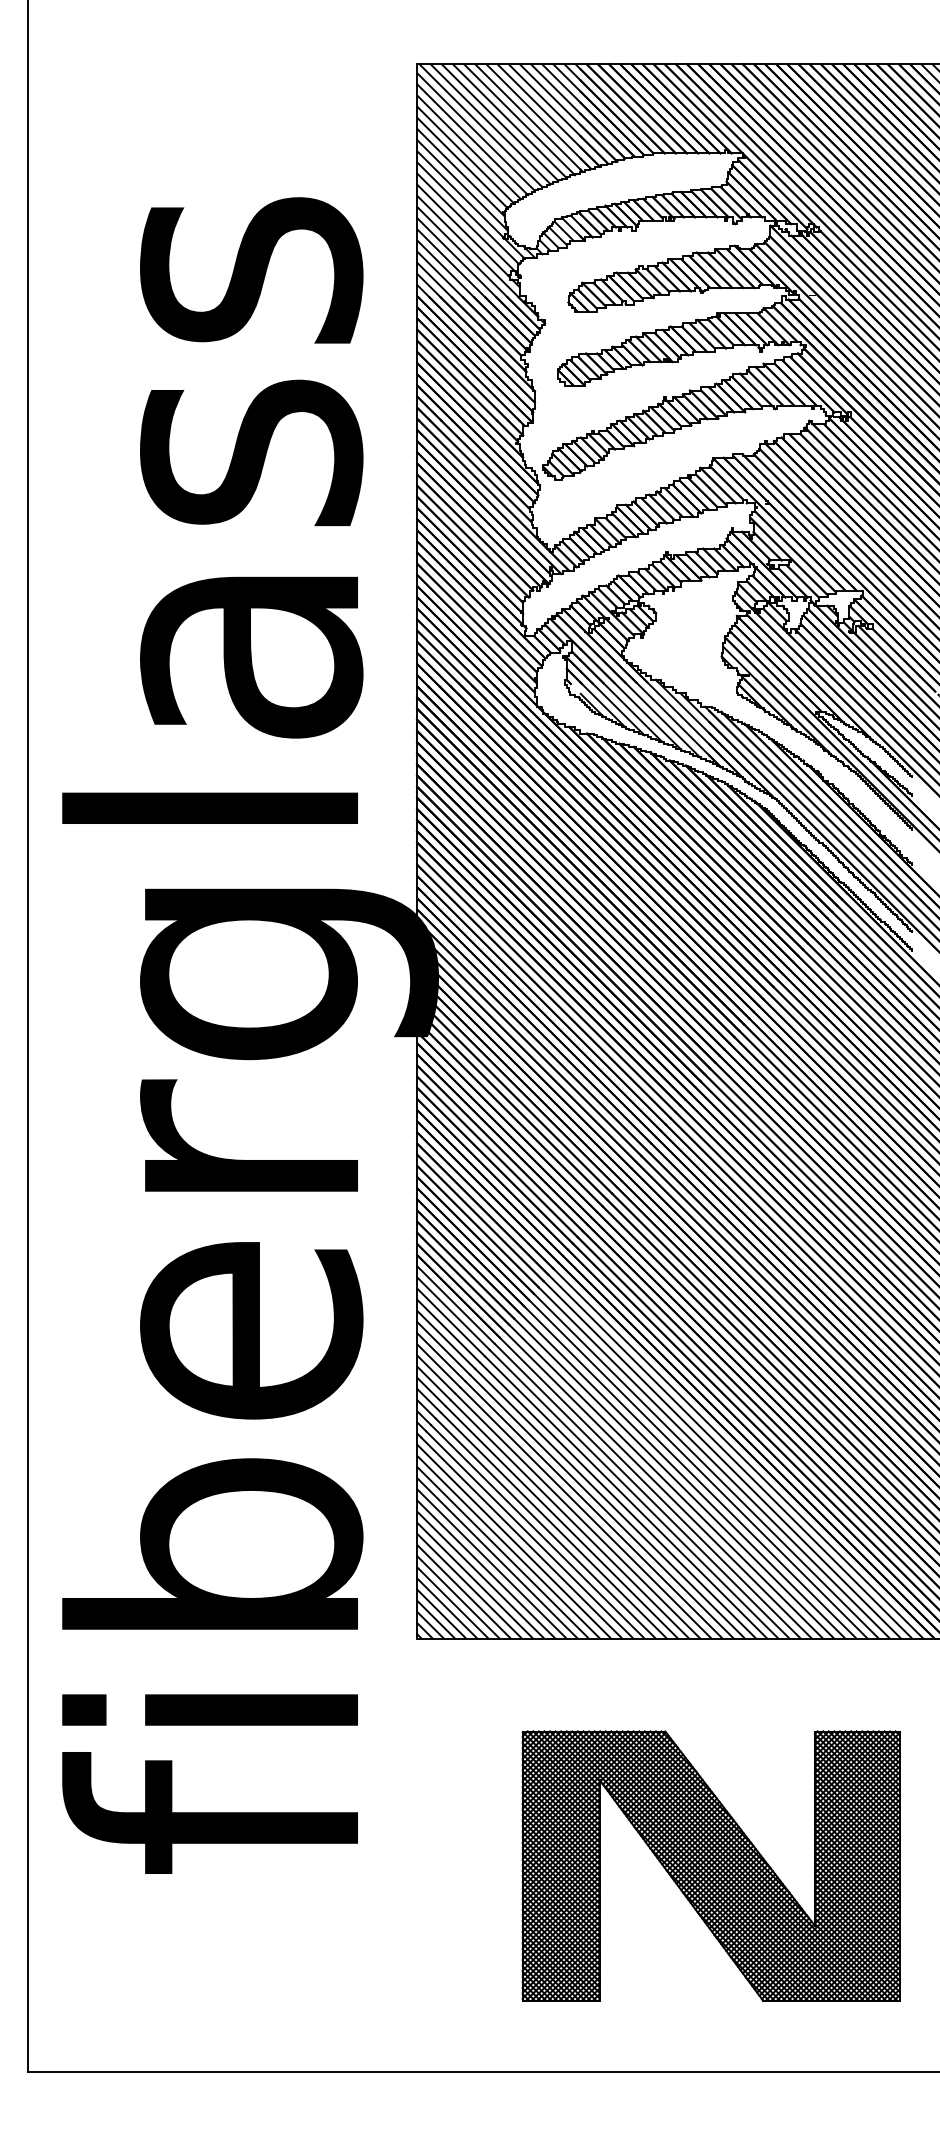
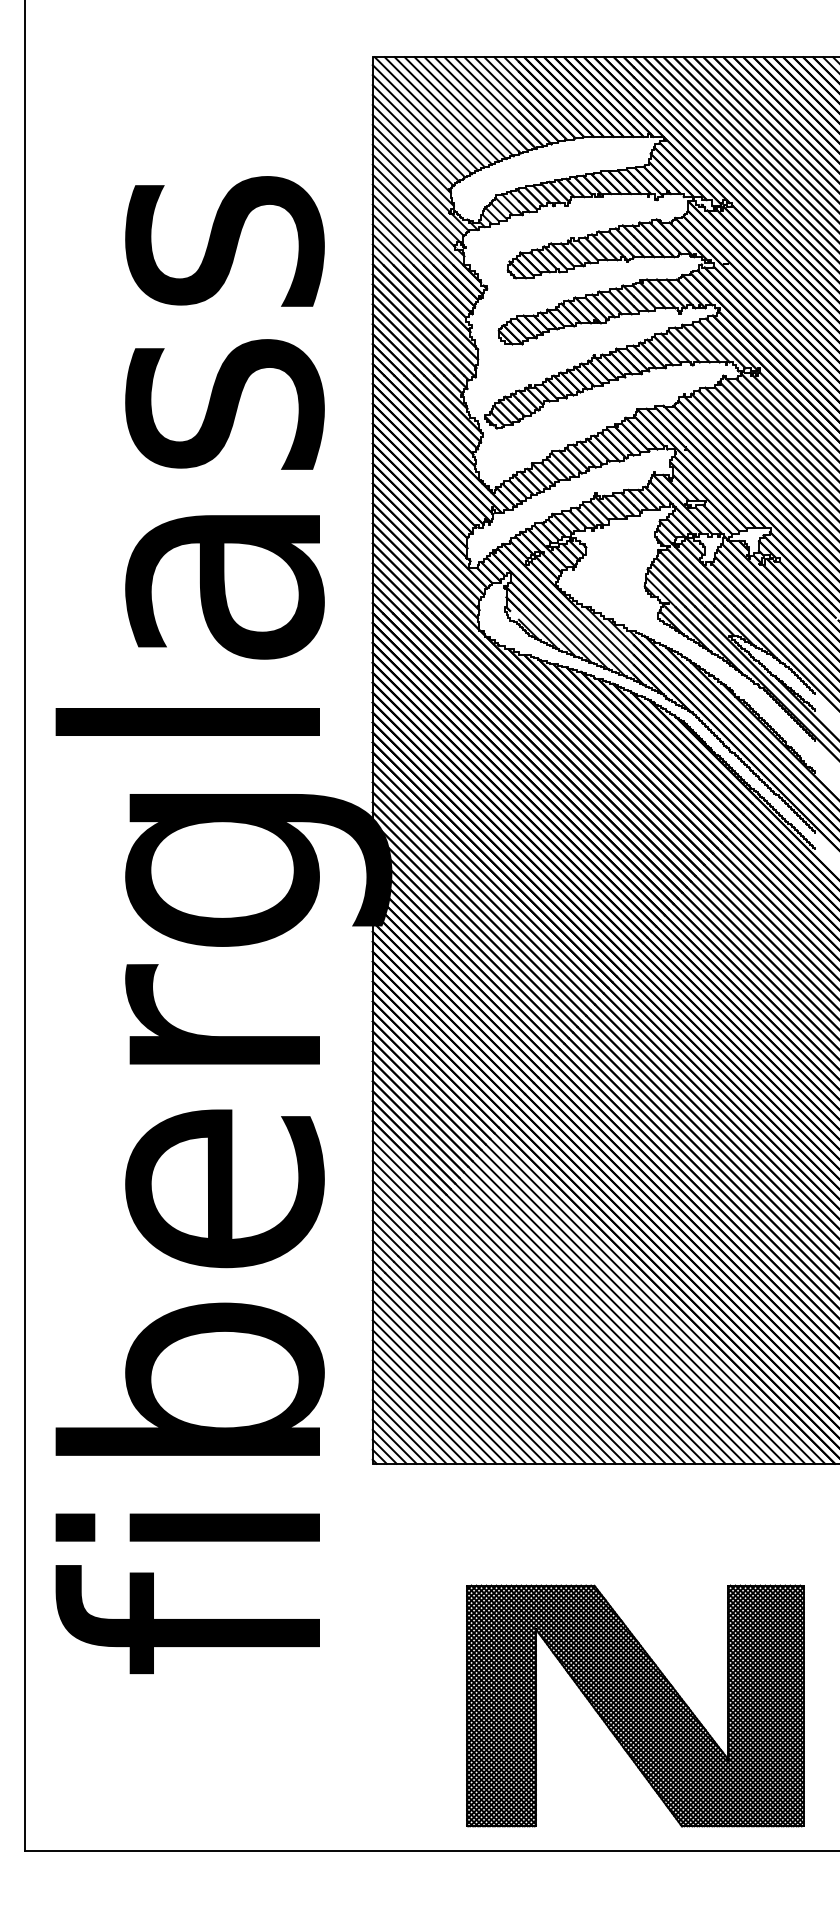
part: (711, 1865) -> (635, 1705), moved

